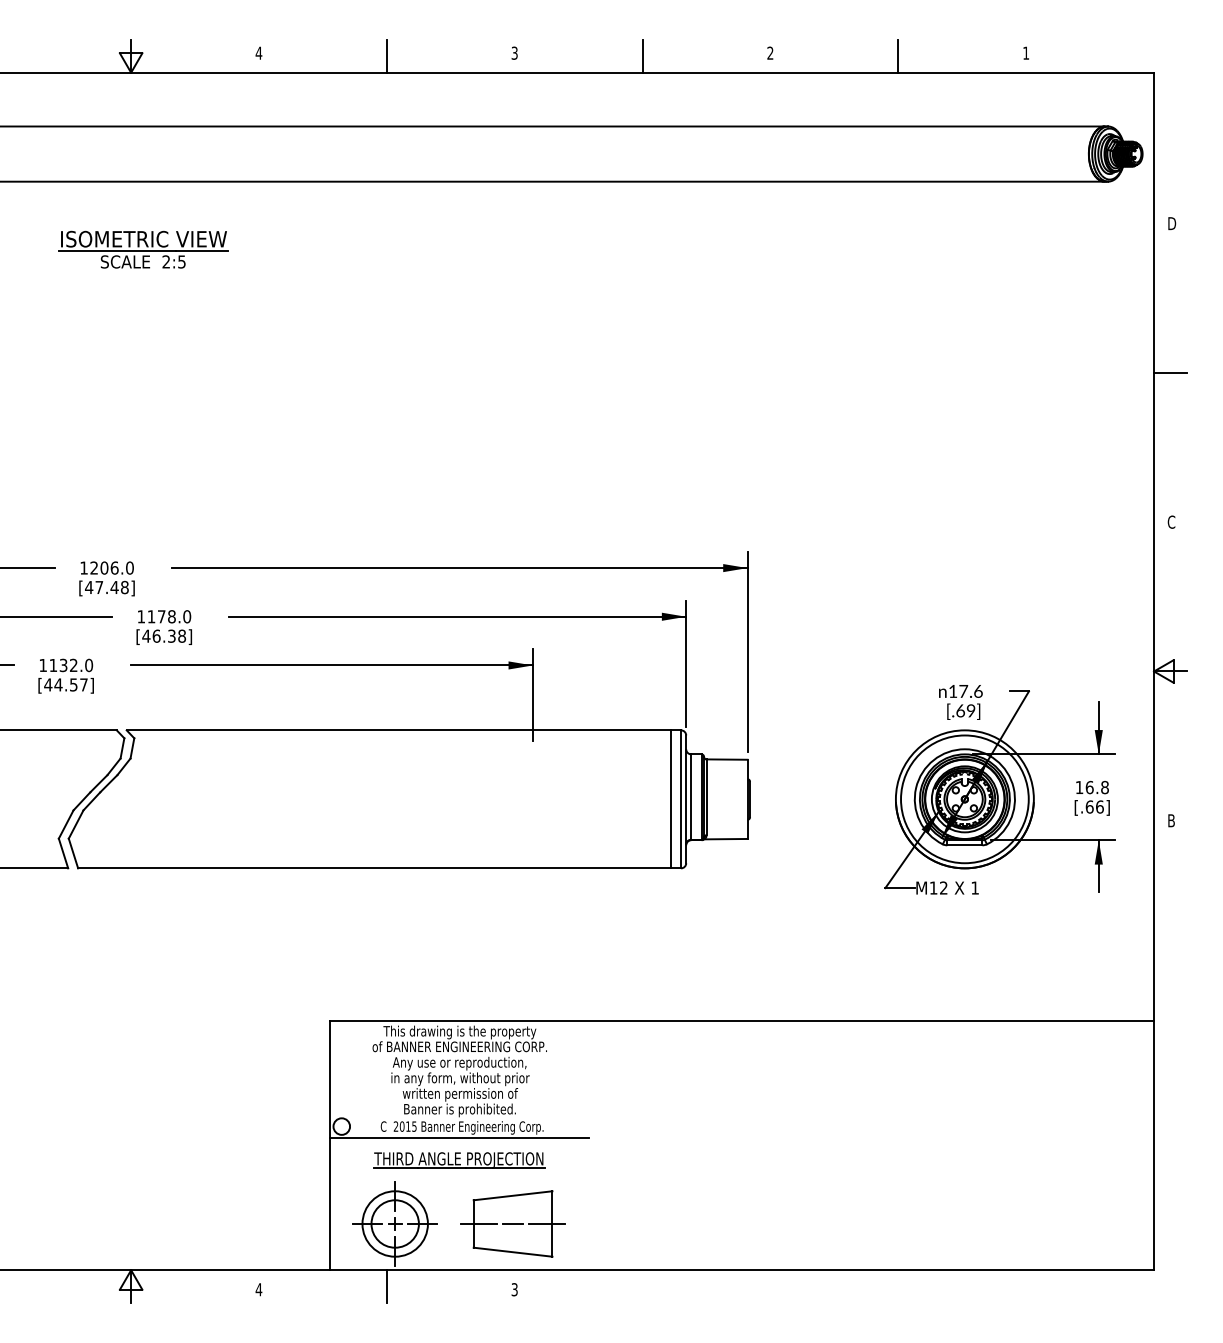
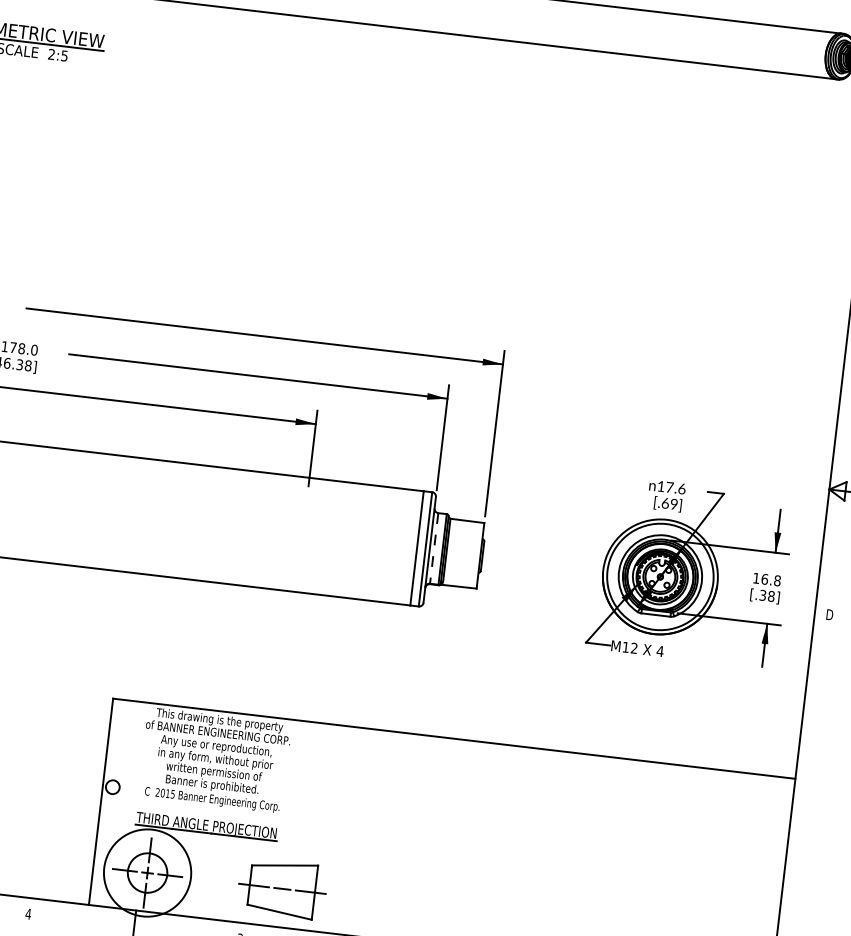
line: (691, 797) -> (434, 548), solid -> dashed
text: (1094, 806) -> (766, 595), [.66] -> [.38]
text: (1172, 820) -> (830, 614), B -> D
text: (975, 887) -> (660, 650), 1 -> 4
line: (459, 1137) -> (209, 807), removed
circle: (394, 1223) -> (147, 872), size x1.6
part: (512, 1223) -> (281, 888), moved

